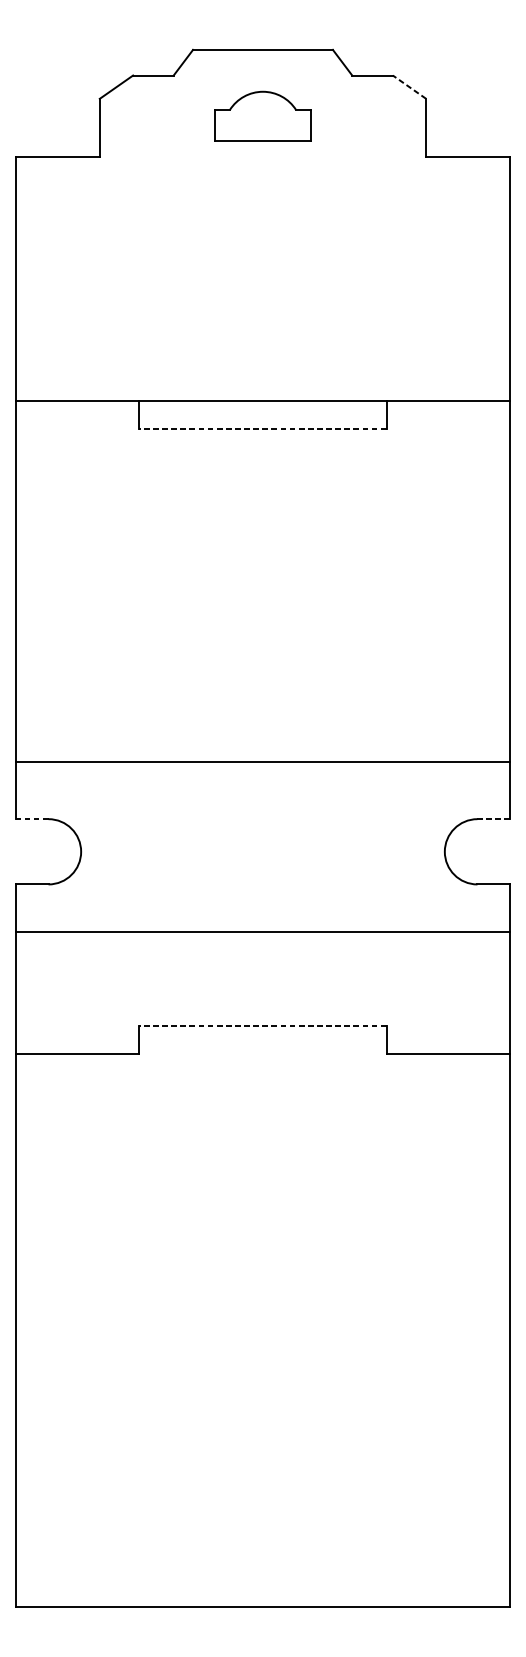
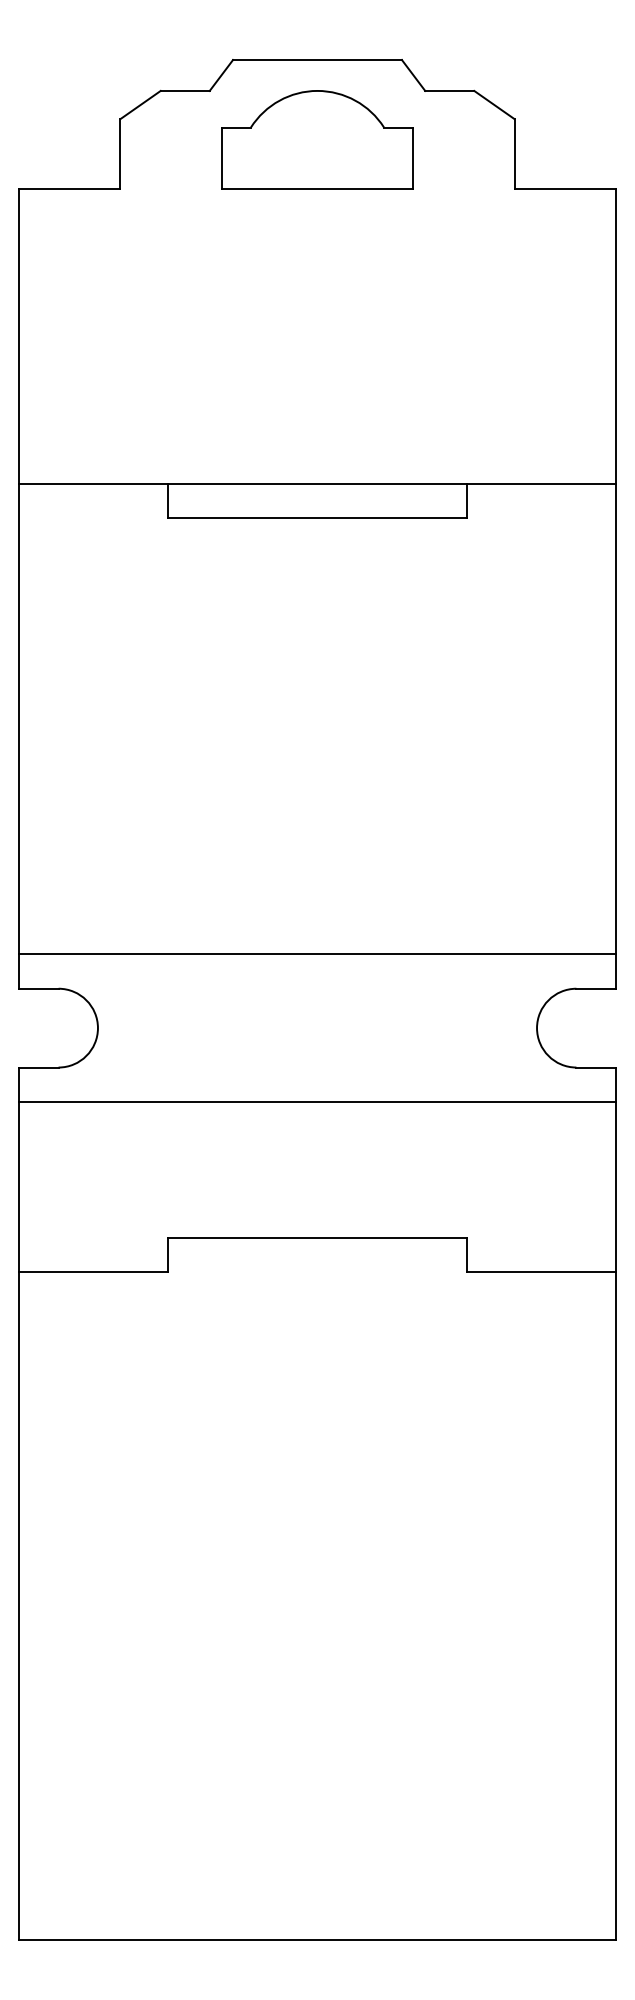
line: (409, 87) -> (494, 105), dashed -> solid
part: (263, 115) -> (317, 139), size x1.67
line: (263, 428) -> (317, 517), dashed -> solid
line: (263, 761) -> (317, 953), moved
line: (31, 818) -> (38, 988), dashed -> solid
line: (494, 818) -> (596, 988), dashed -> solid
line: (263, 932) -> (317, 1102), moved
line: (263, 1026) -> (317, 1238), dashed -> solid

